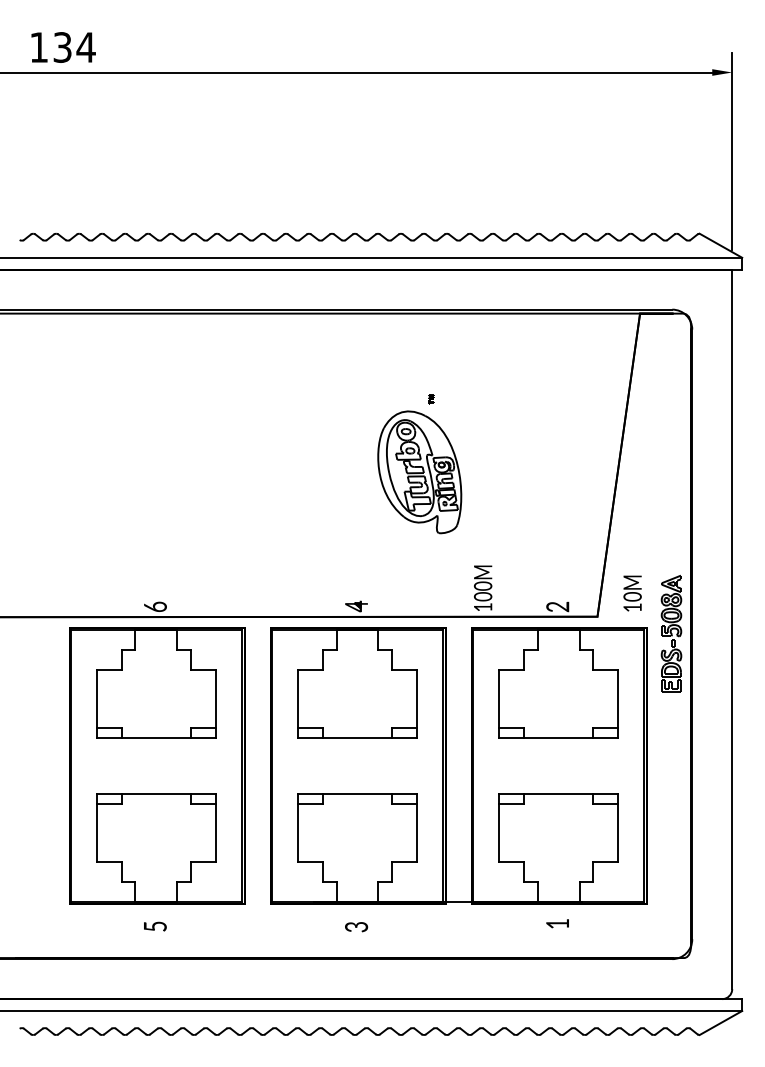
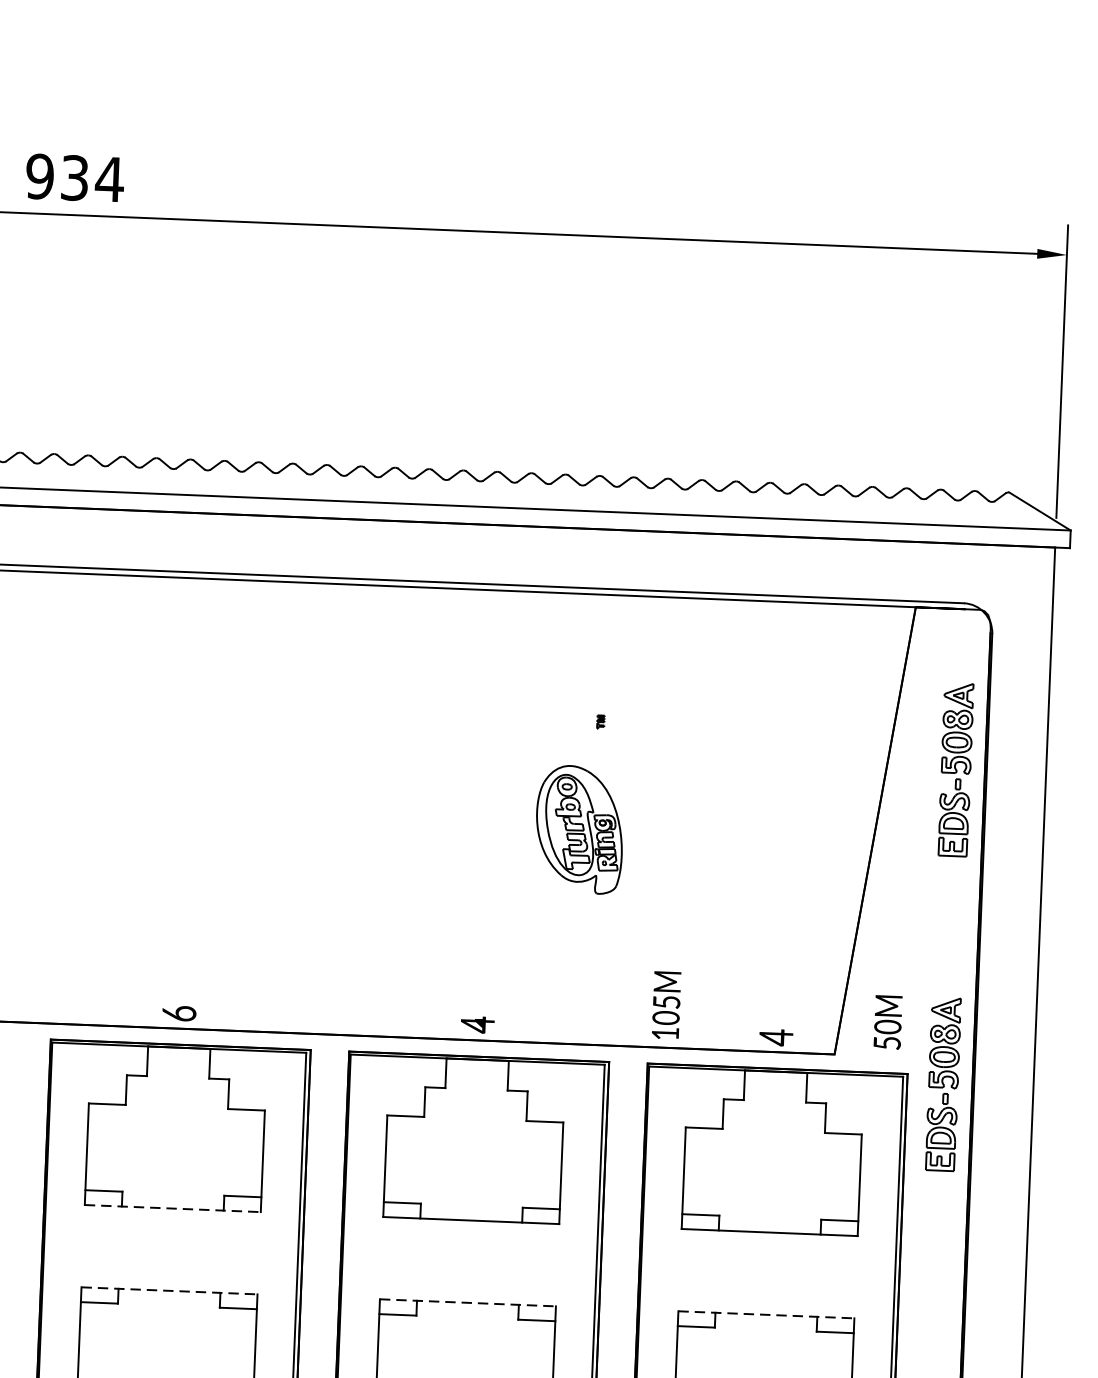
text: (38, 47) -> (39, 176), 134 -> 934
part: (671, 421) -> (956, 769), added
part: (419, 472) -> (579, 829), size x0.7
text: (482, 585) -> (665, 1001), 100M -> 105M
text: (557, 606) -> (775, 1036), 2 -> 4
text: (632, 607) -> (887, 1042), 10M -> 50M
line: (156, 738) -> (173, 1208), solid -> dashed
line: (156, 793) -> (169, 1290), solid -> dashed
line: (358, 793) -> (469, 1302), solid -> dashed
line: (559, 793) -> (767, 1314), solid -> dashed

